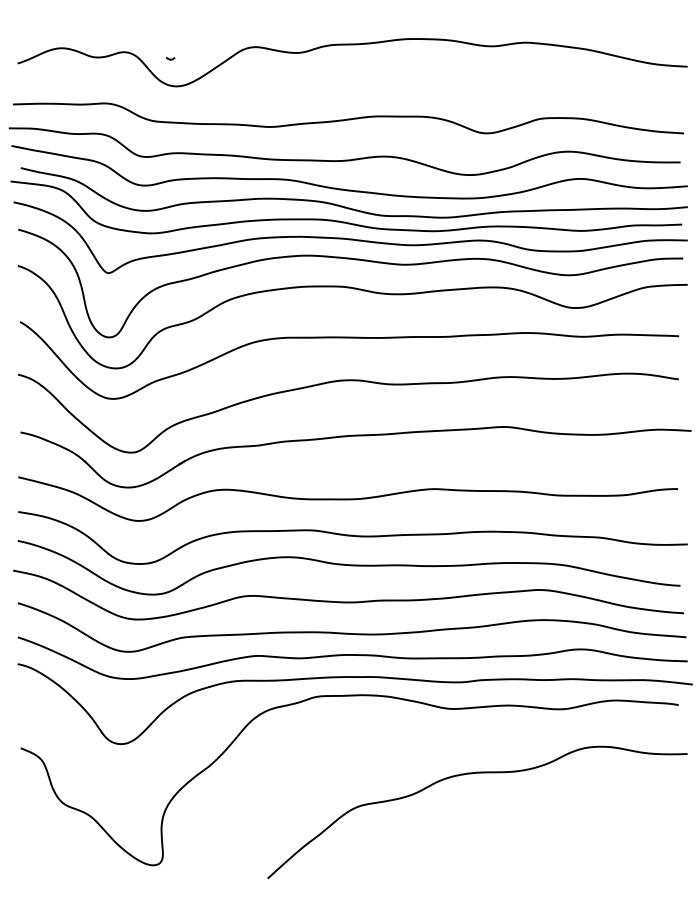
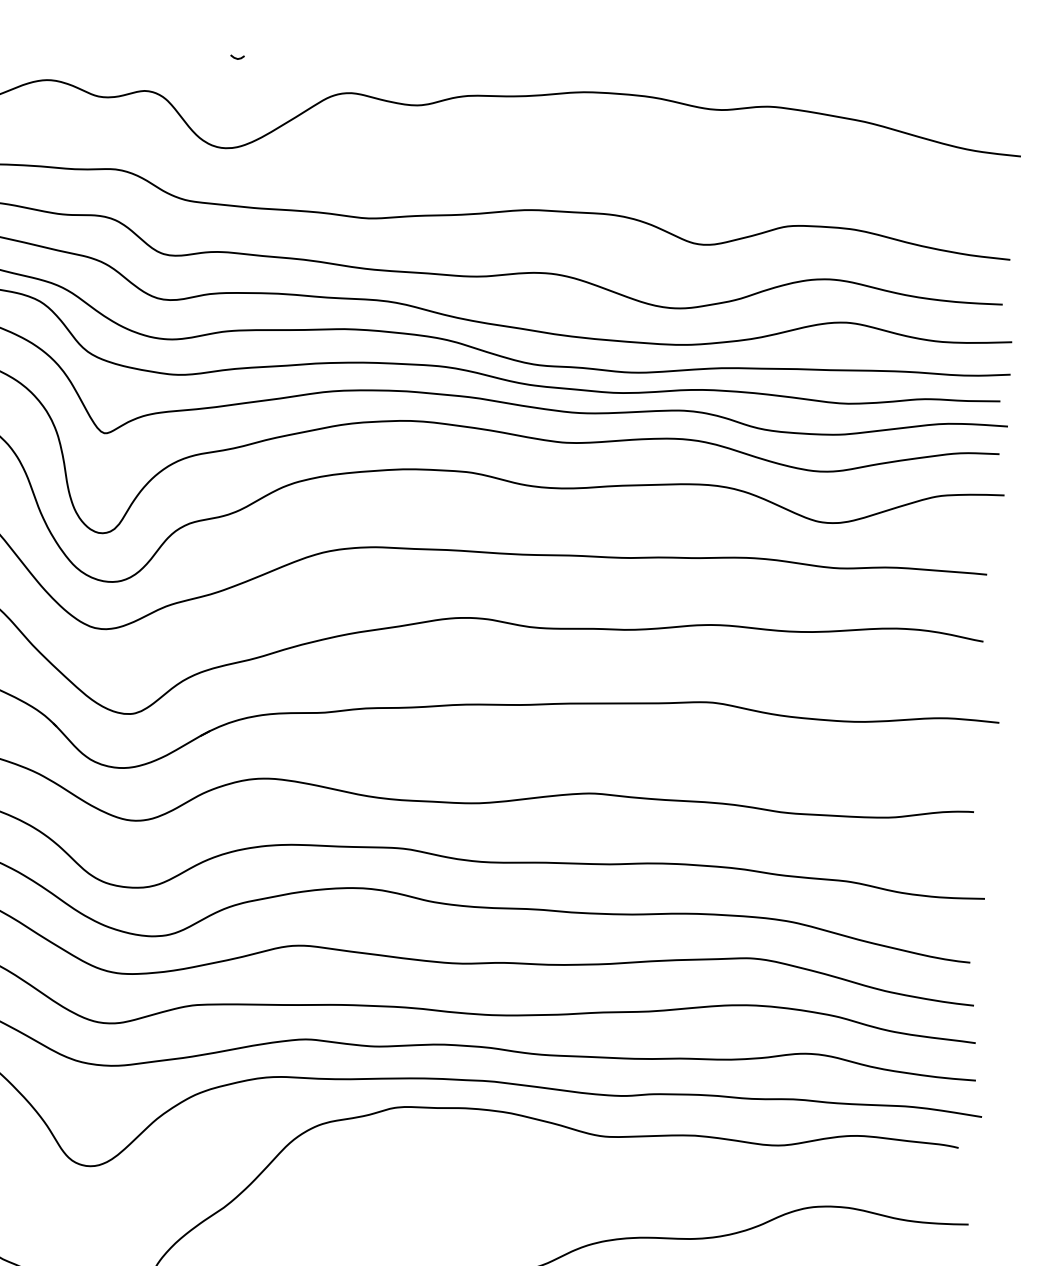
line: (170, 58) -> (237, 57), moved

